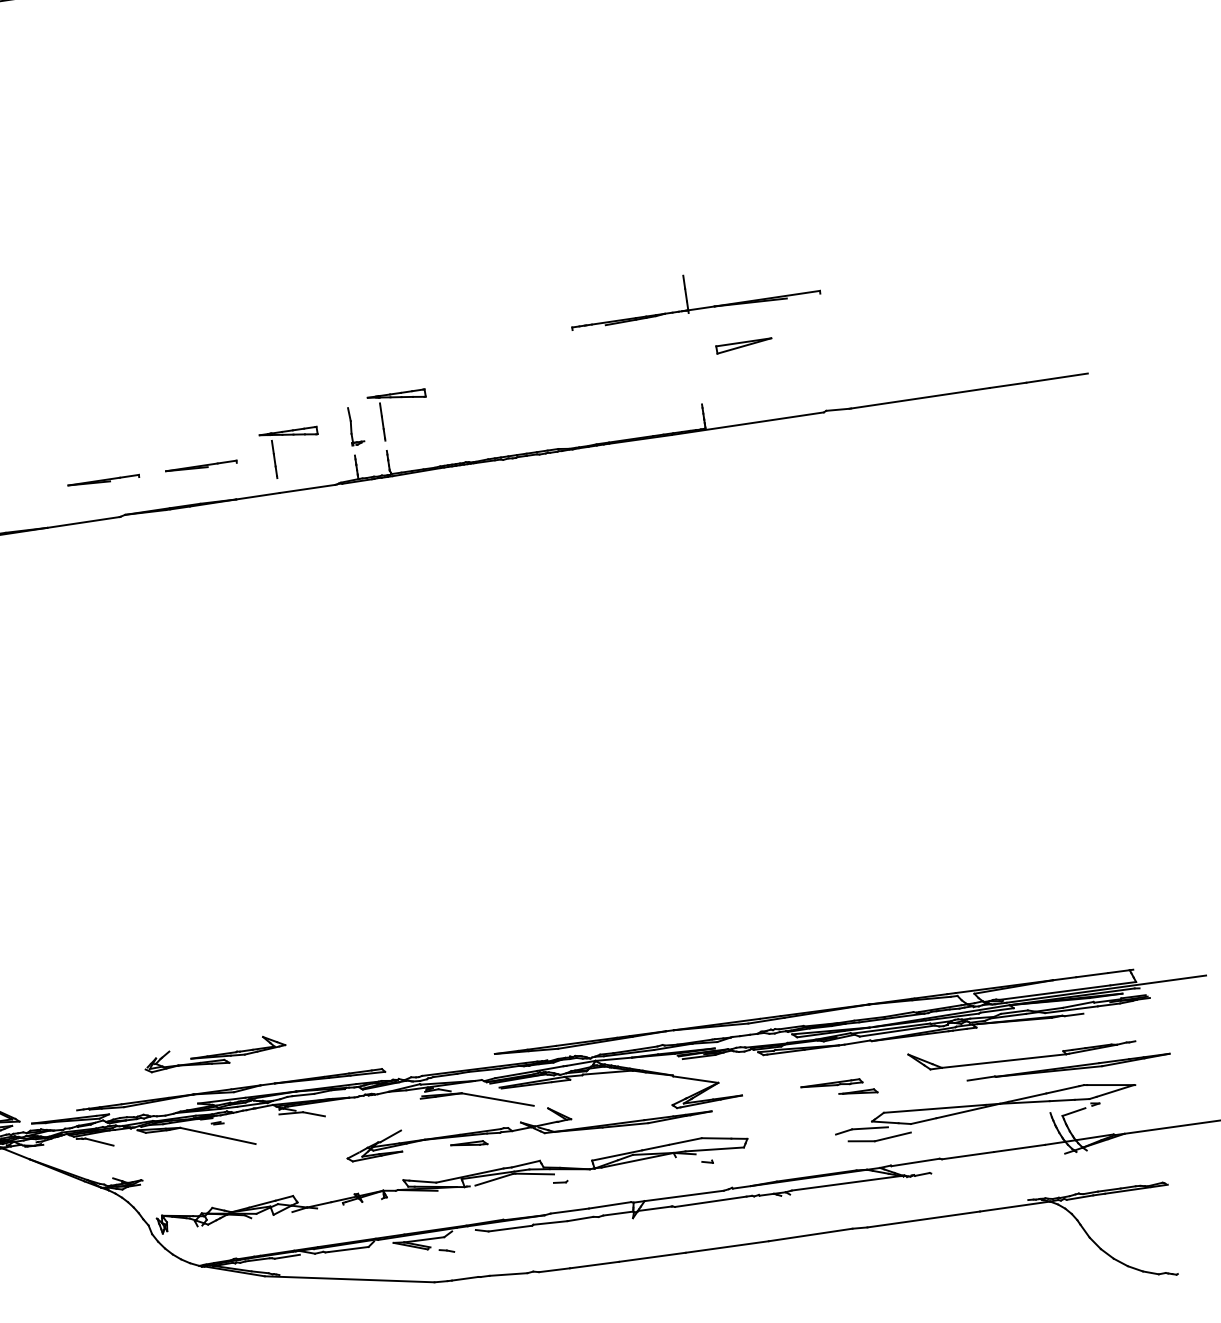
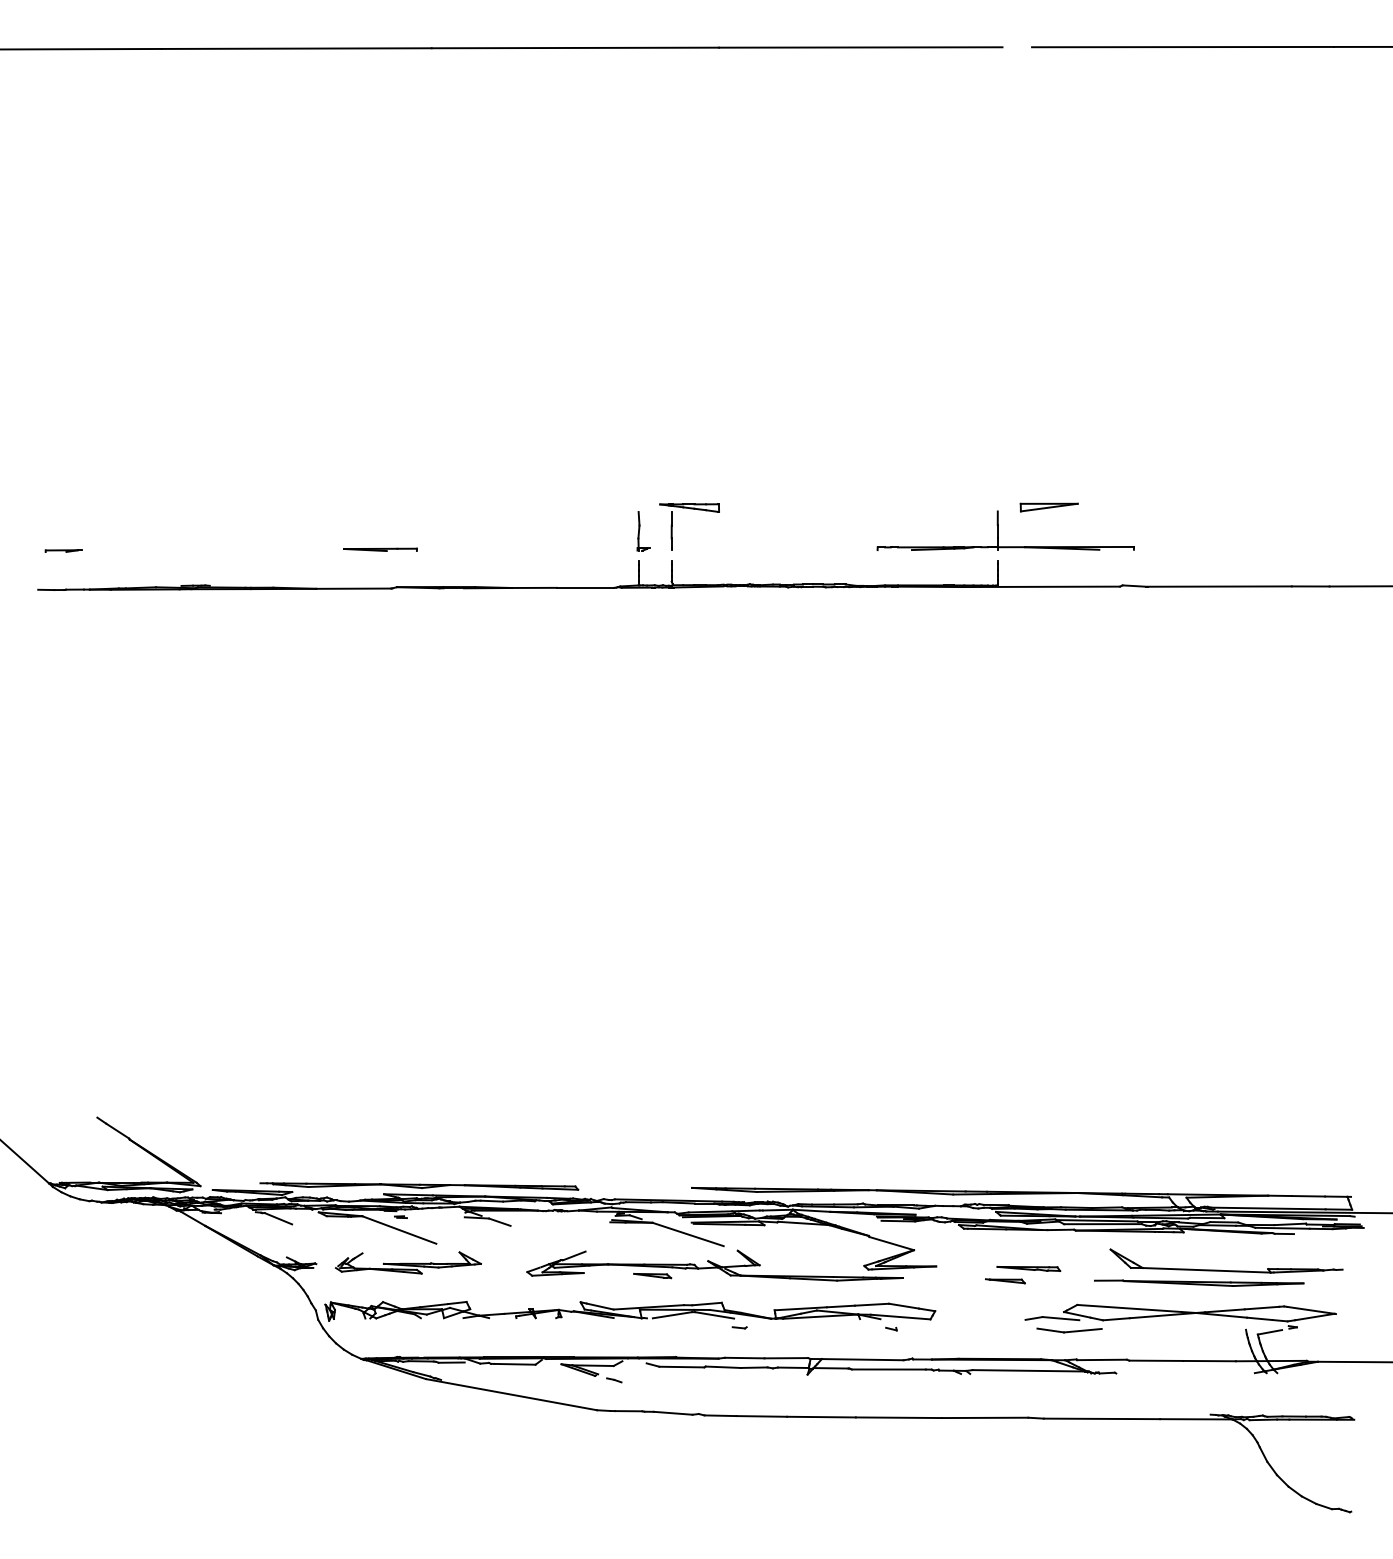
part: (686, 294) -> (998, 530), moved
part: (274, 454) -> (557, 548), removed
part: (201, 466) -> (481, 549), removed
part: (214, 1054) -> (407, 1262), moved
part: (1069, 1067) -> (1199, 1282), moved
part: (858, 1093) -> (1005, 1281), moved

